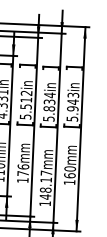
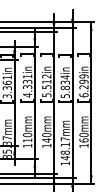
text: (72, 106) -> (83, 85), 5.943in -> 6.299in
text: (22, 169) -> (46, 137), 176mm -> 140mm

